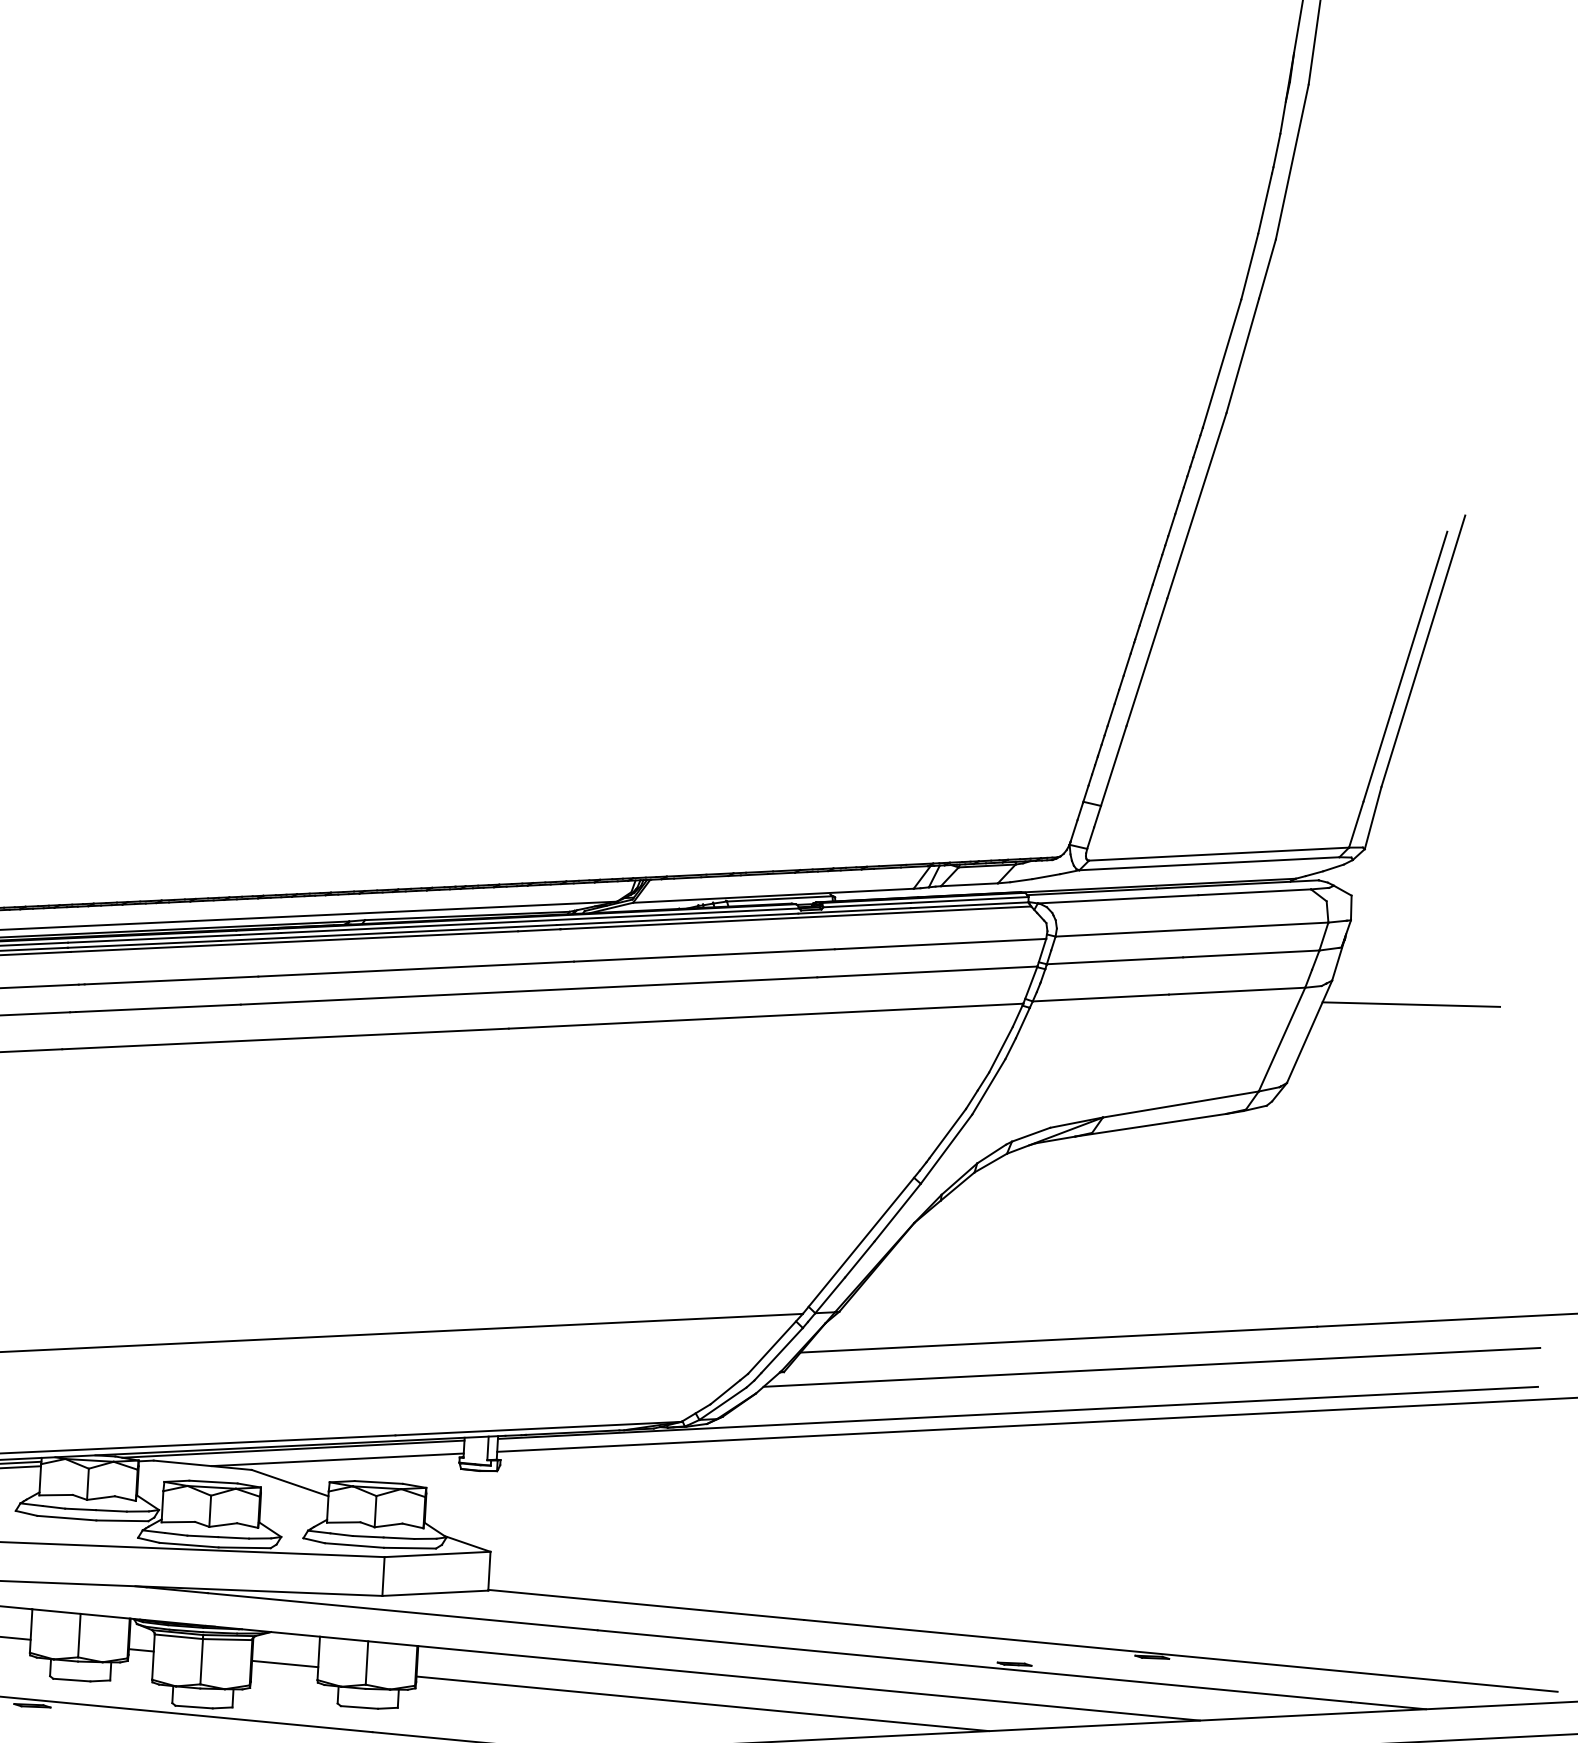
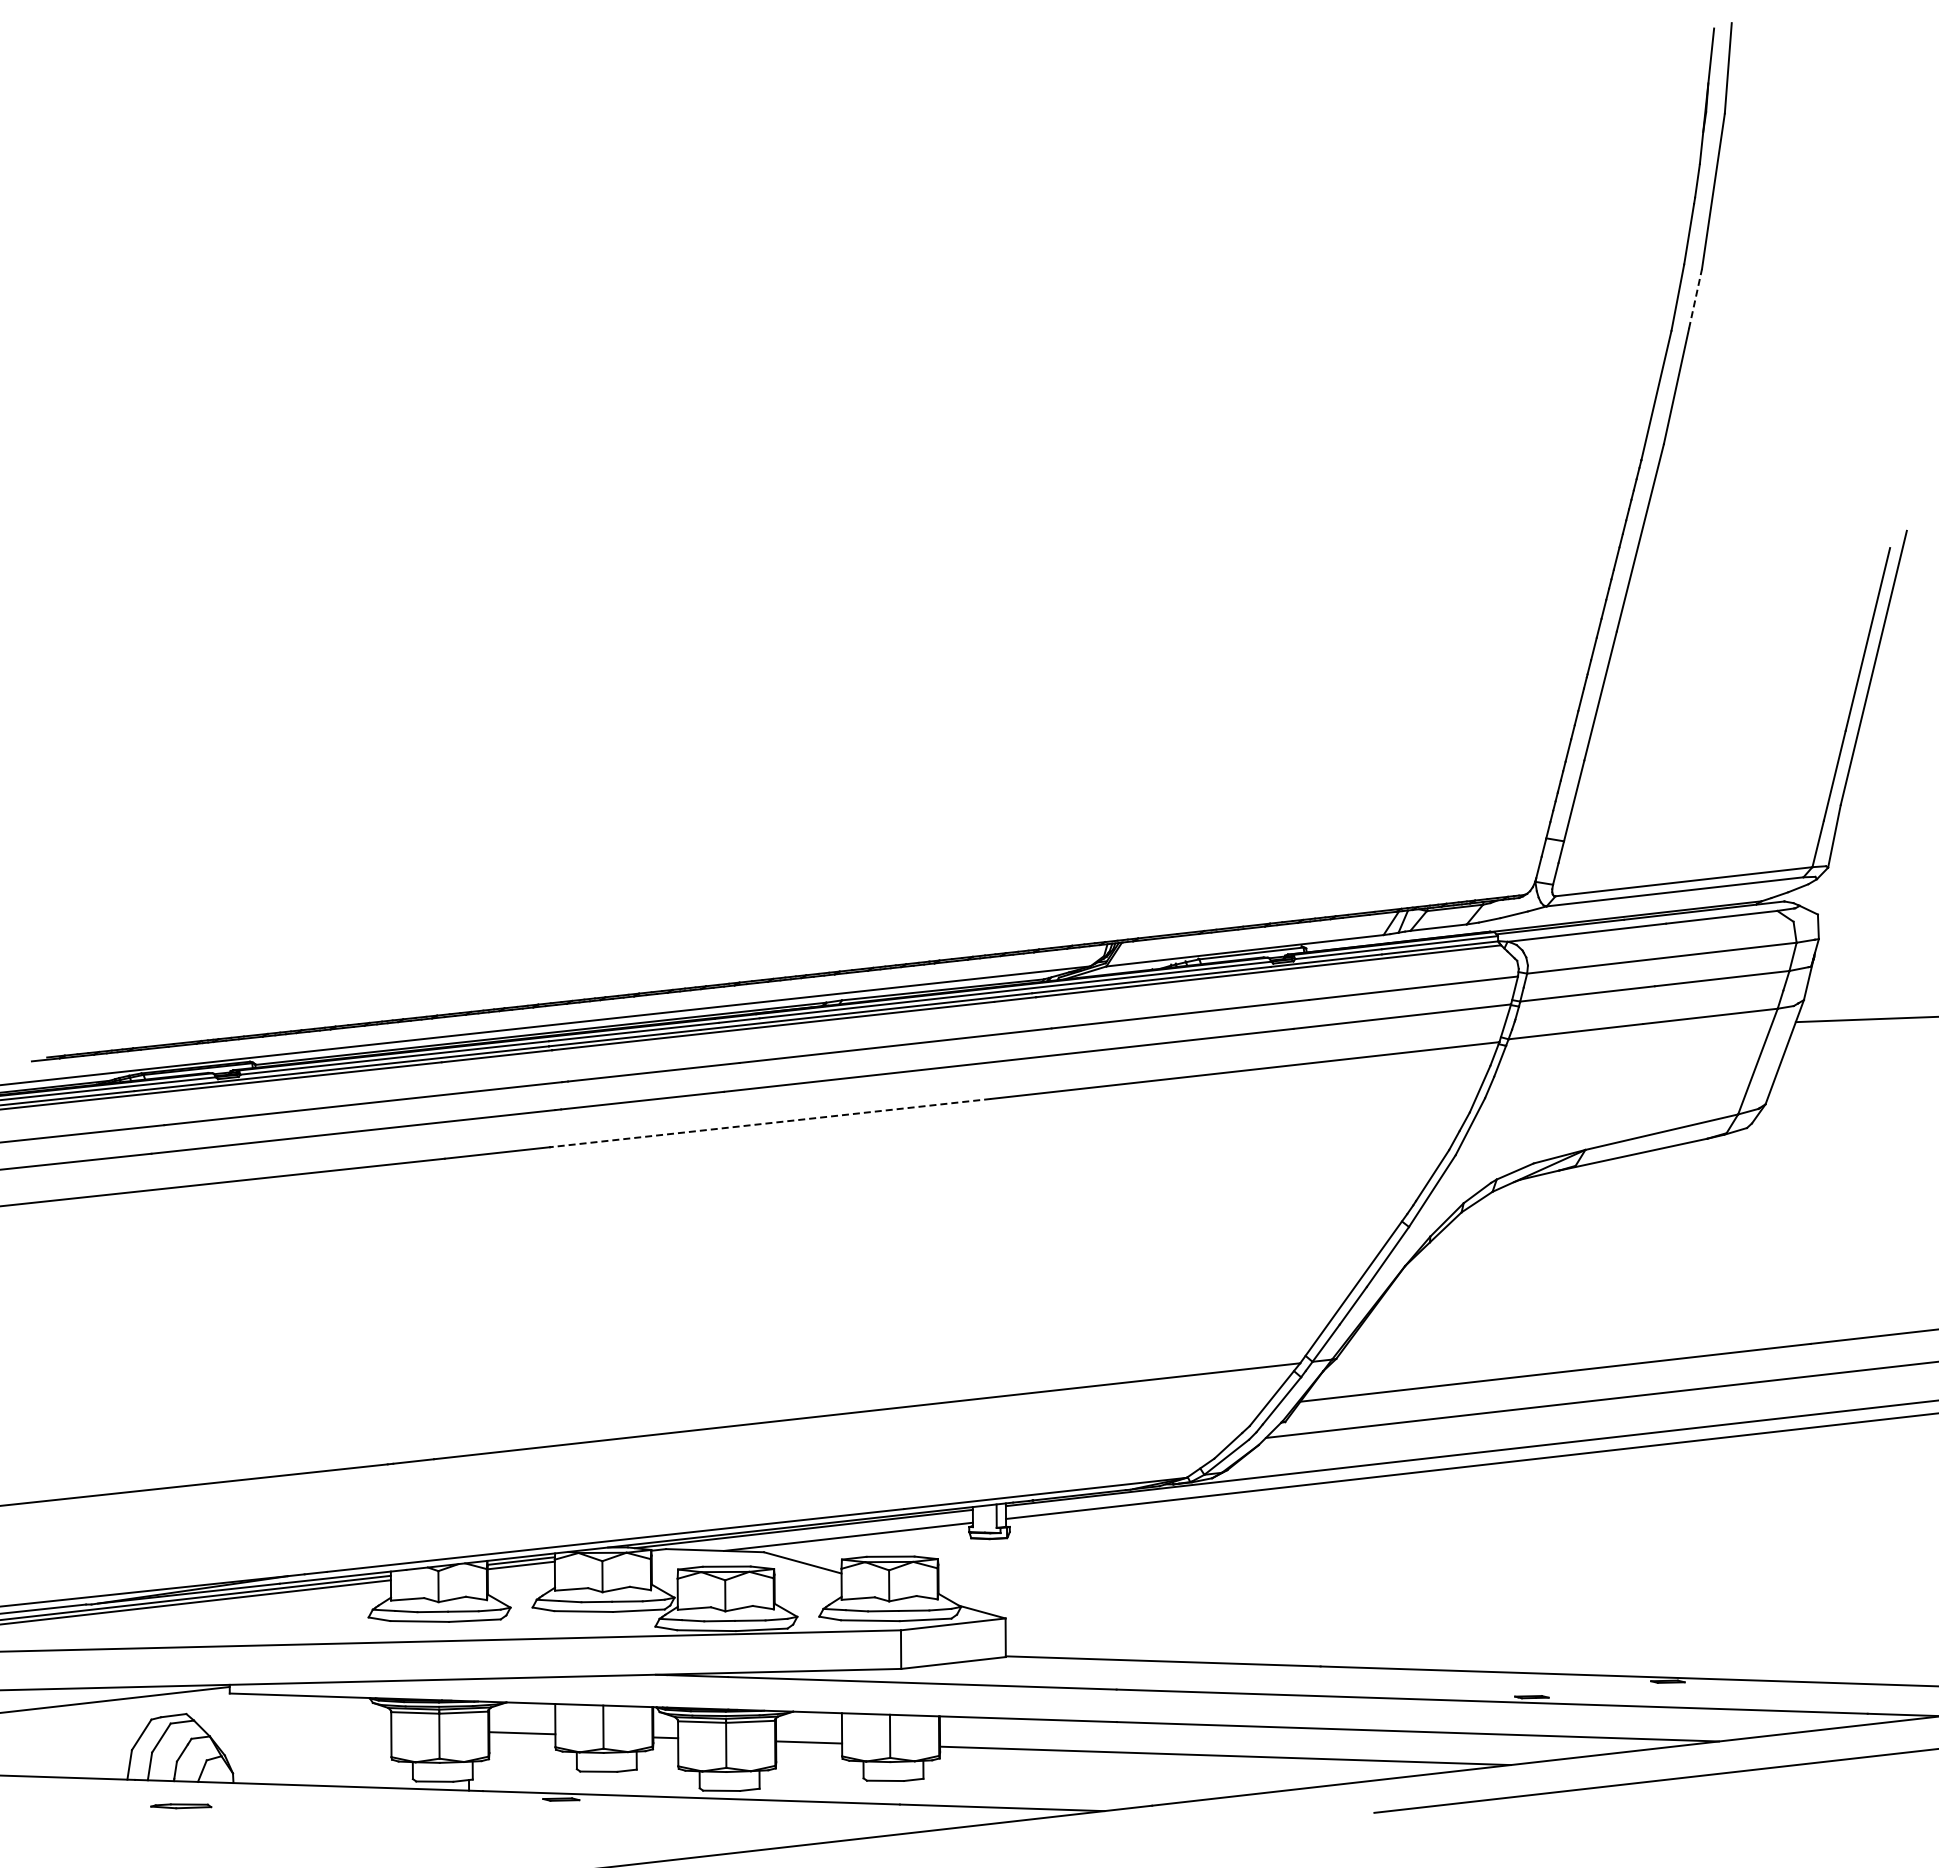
line: (1267, 268) -> (1695, 298), solid -> dashed
line: (285, 1039) -> (770, 1123), solid -> dashed

